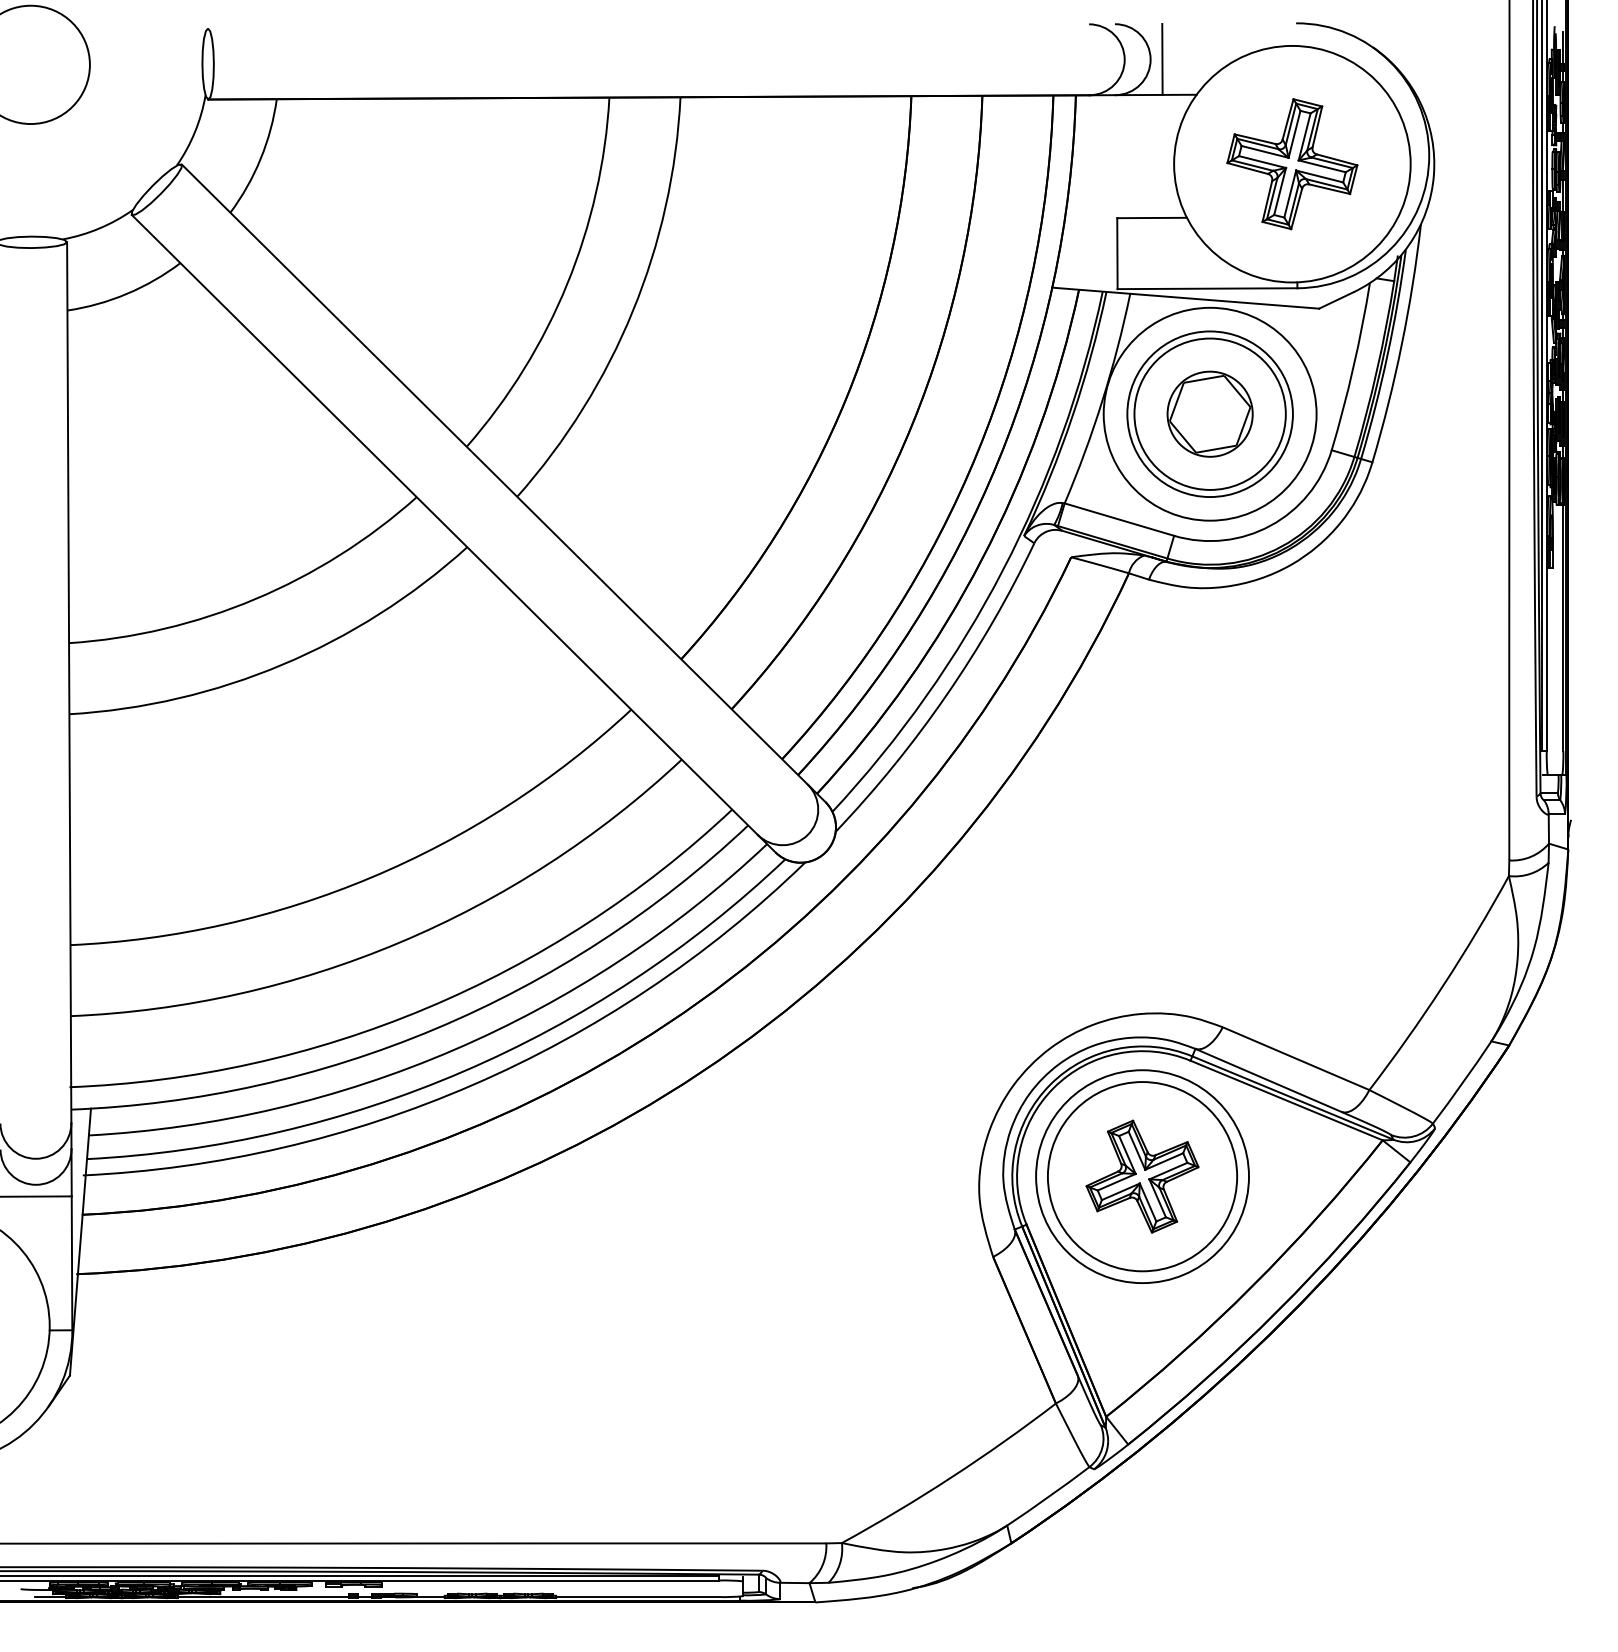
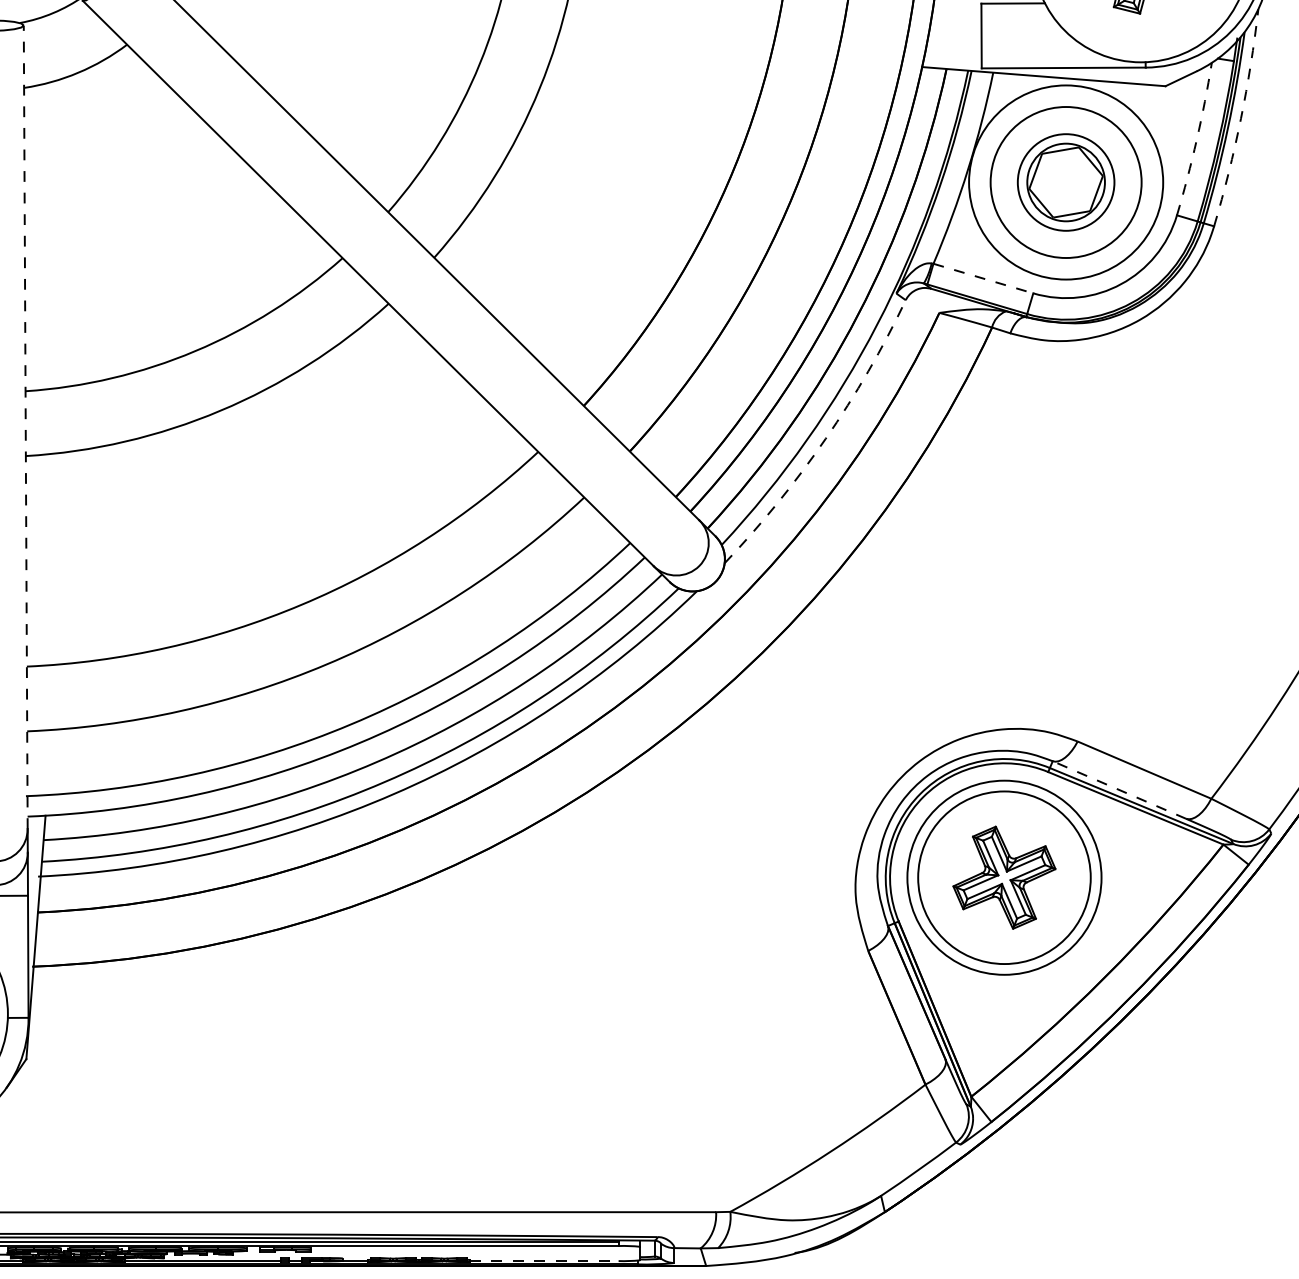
arc: (1401, 344) -> (1240, 118), solid -> dashed
arc: (1353, 367) -> (1196, 139), solid -> dashed
circle: (1209, 413) -> (1065, 181), size x0.7
line: (1119, 519) -> (983, 278), solid -> dashed
line: (69, 682) -> (25, 427), solid -> dashed
arc: (946, 695) -> (825, 438), solid -> dashed
line: (1268, 1080) -> (1119, 790), solid -> dashed
line: (637, 1596) -> (543, 1260), solid -> dashed

